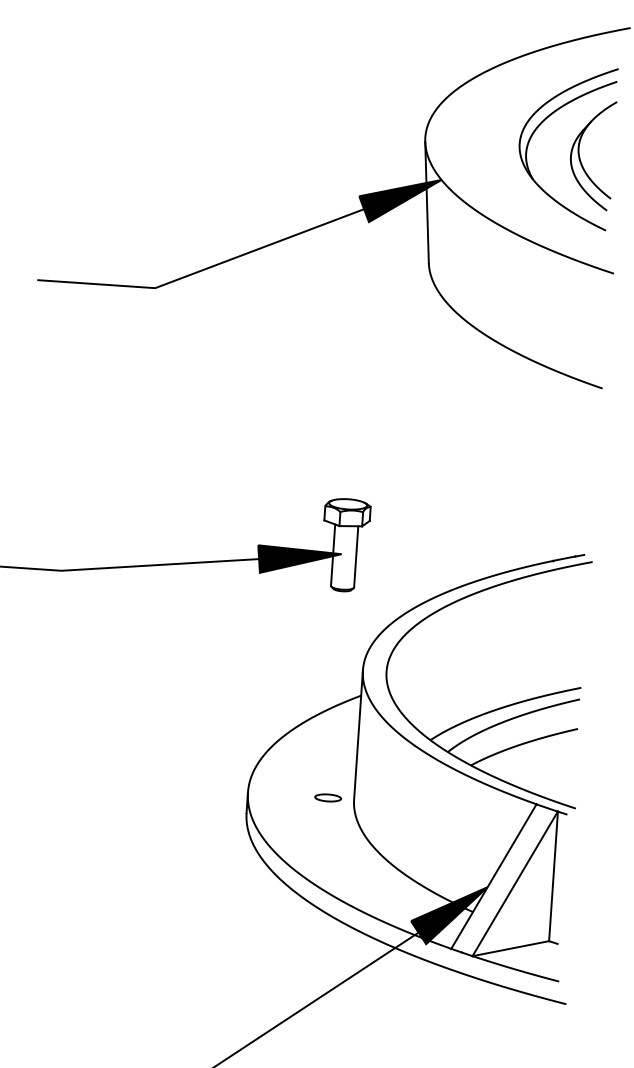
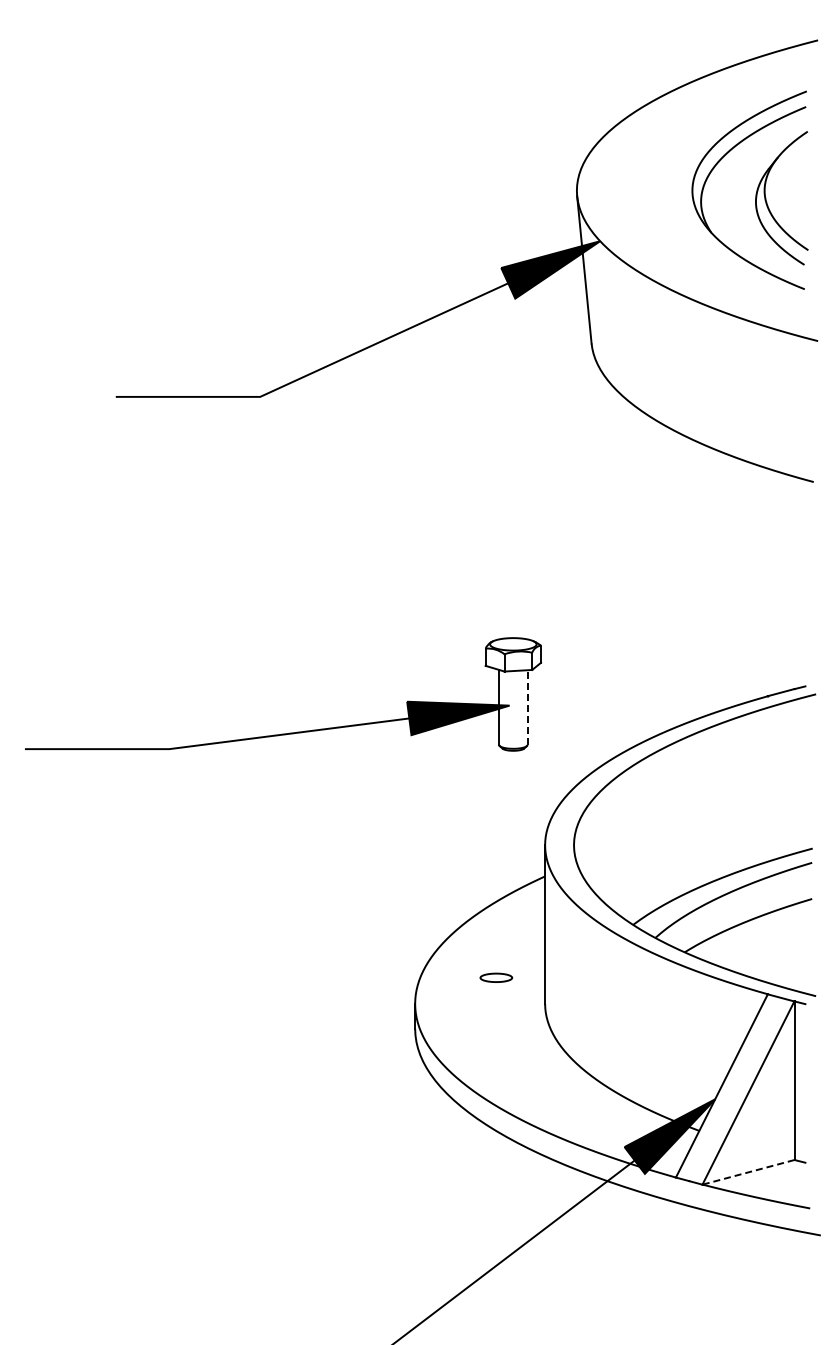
line: (356, 556) -> (527, 707), solid -> dashed
part: (328, 797) -> (496, 977), moved
line: (510, 948) -> (748, 1172), solid -> dashed

